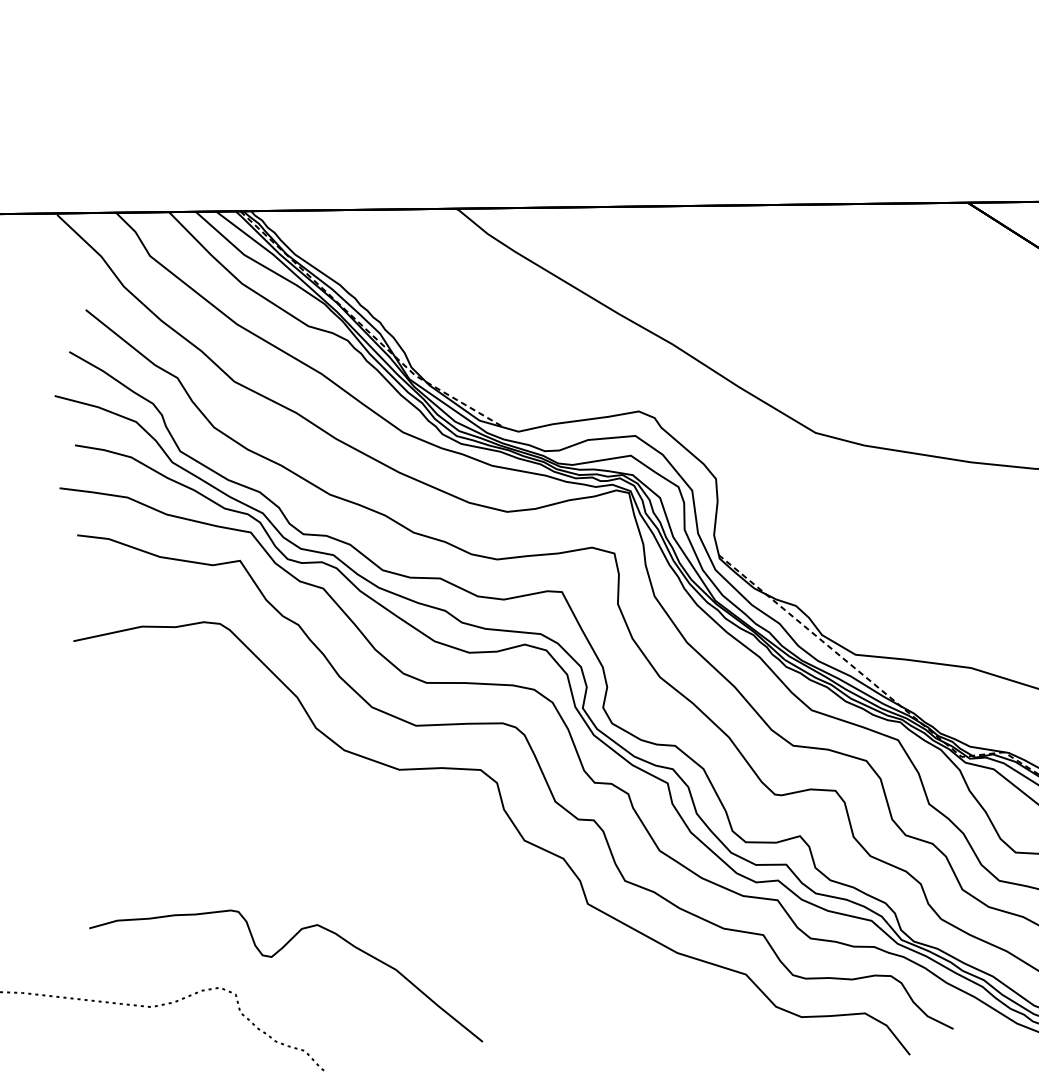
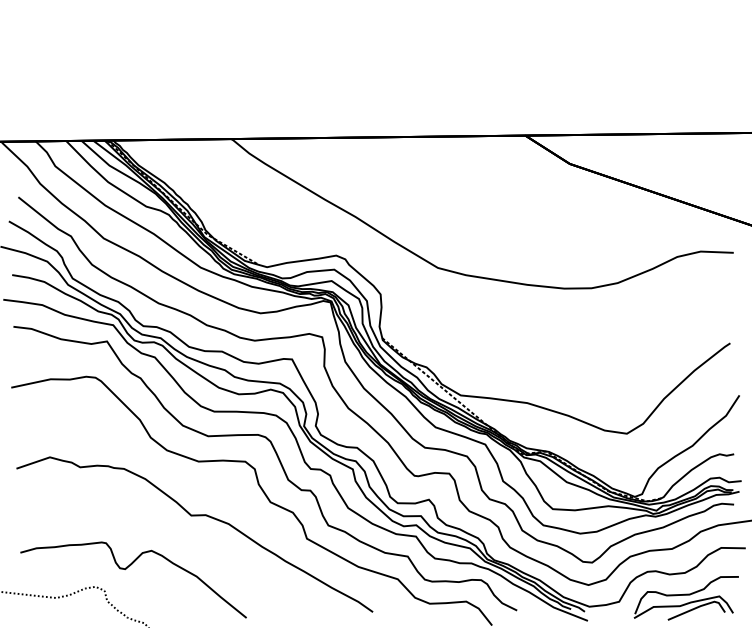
curve: (392, 865) -> (194, 516), added

